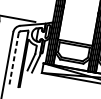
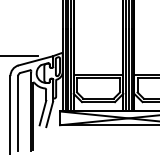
line: (14, 59) -> (18, 113), dashed -> solid

